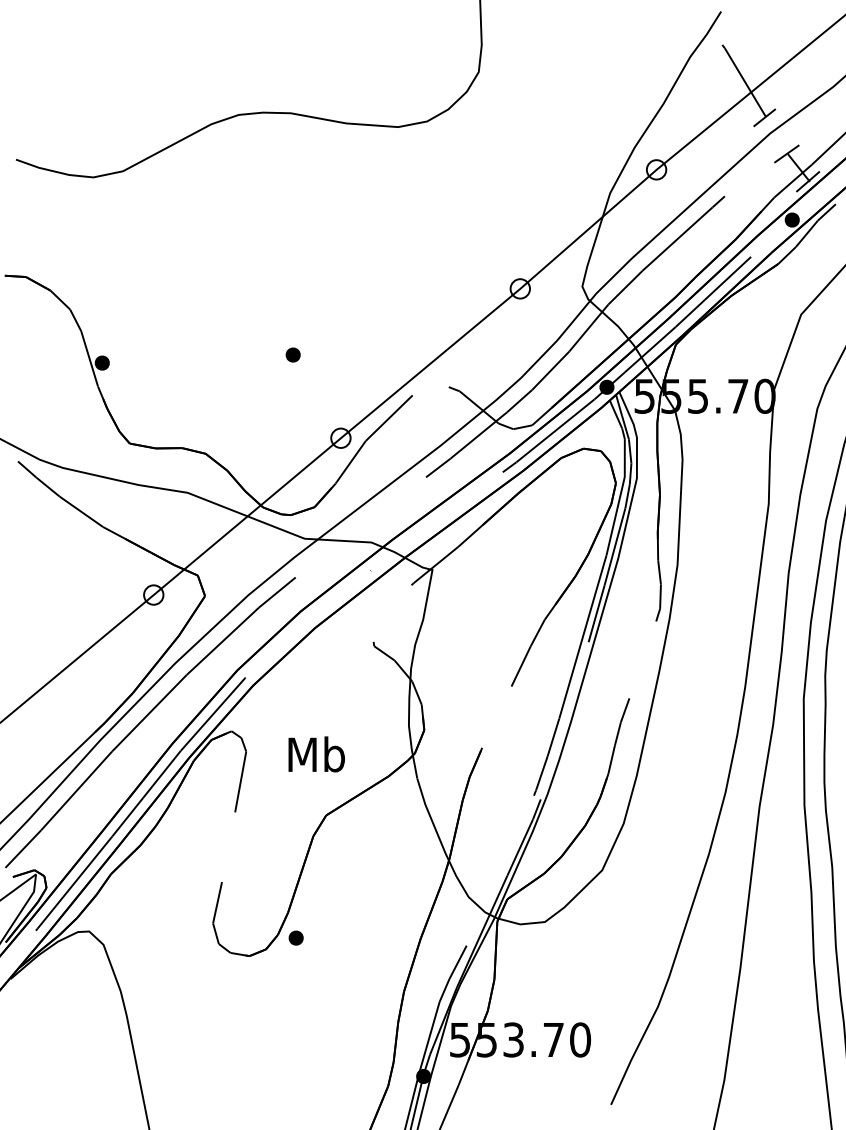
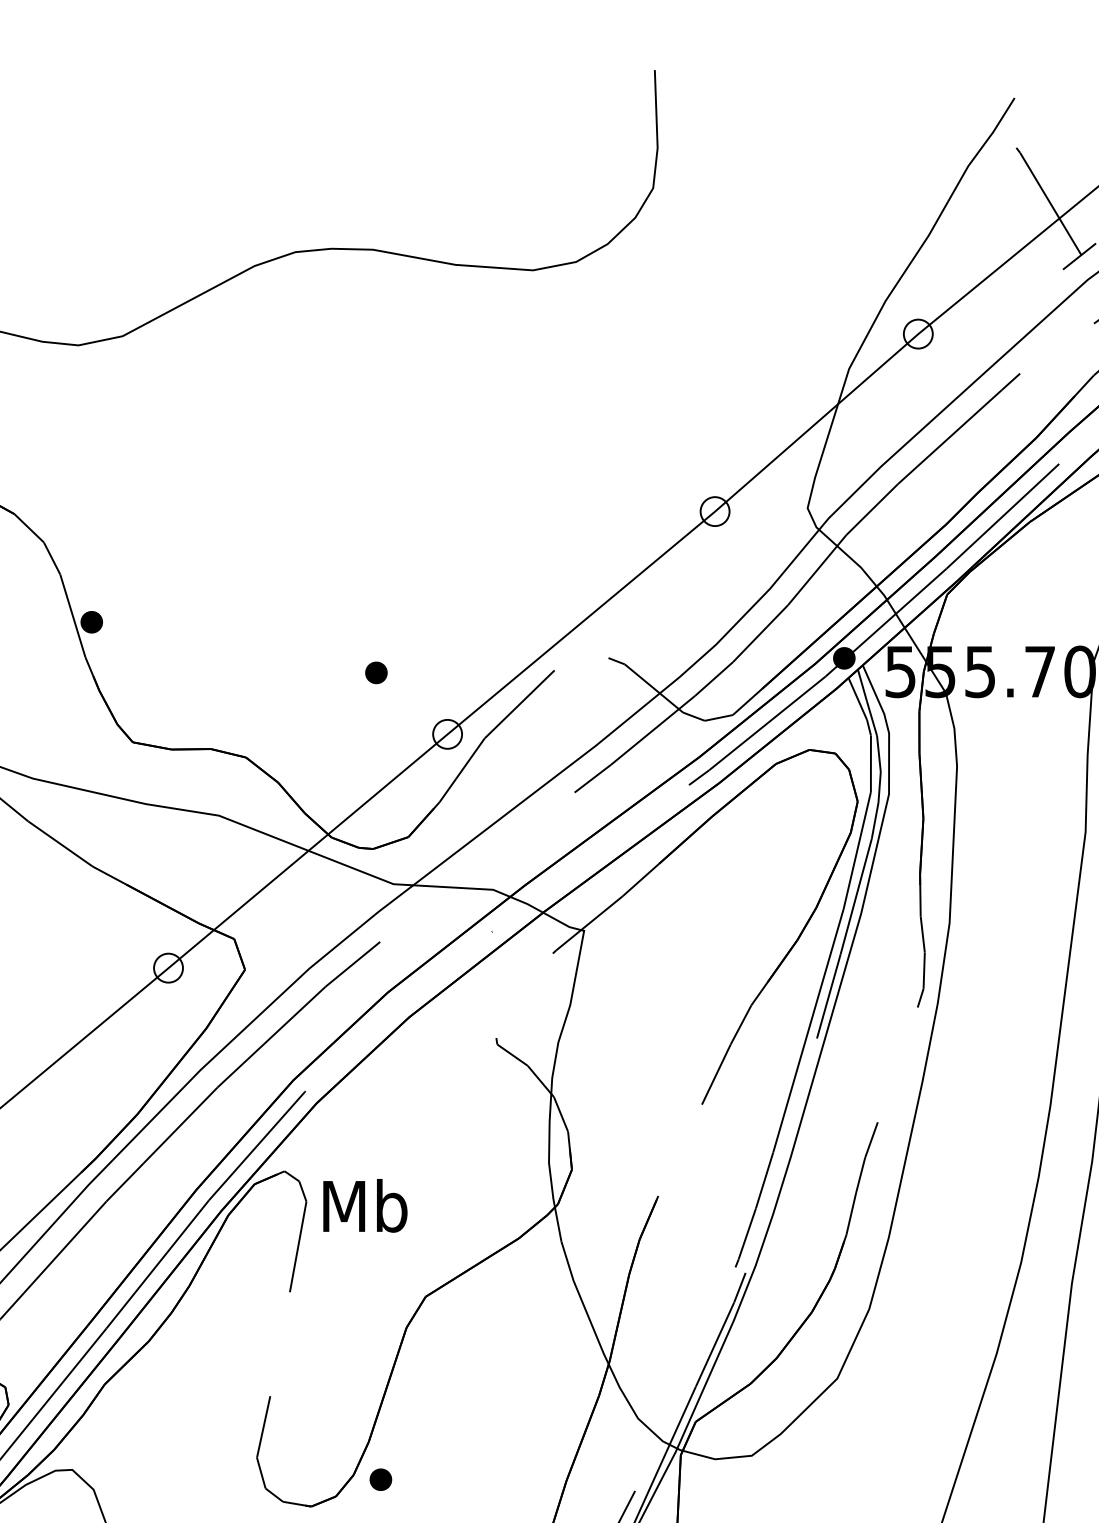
part: (292, 354) -> (375, 672), moved
text: (316, 754) -> (364, 1205), moved

